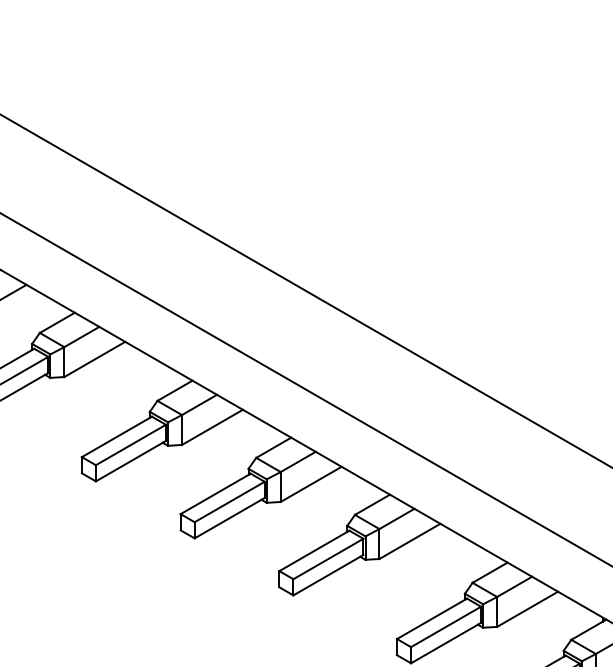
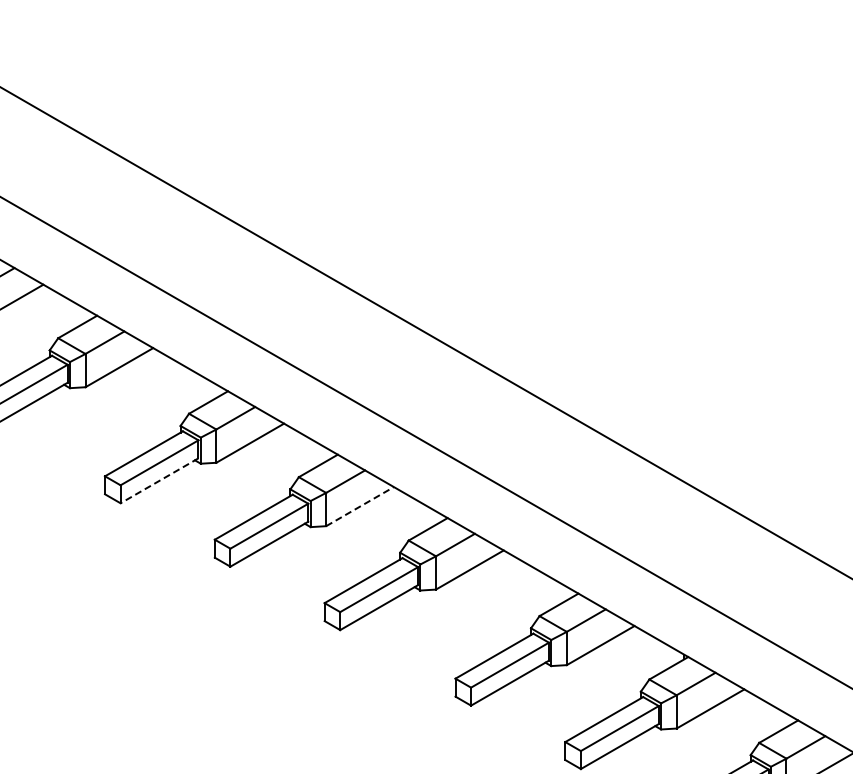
line: (130, 460) -> (159, 480), solid -> dashed
line: (311, 484) -> (360, 506), solid -> dashed

